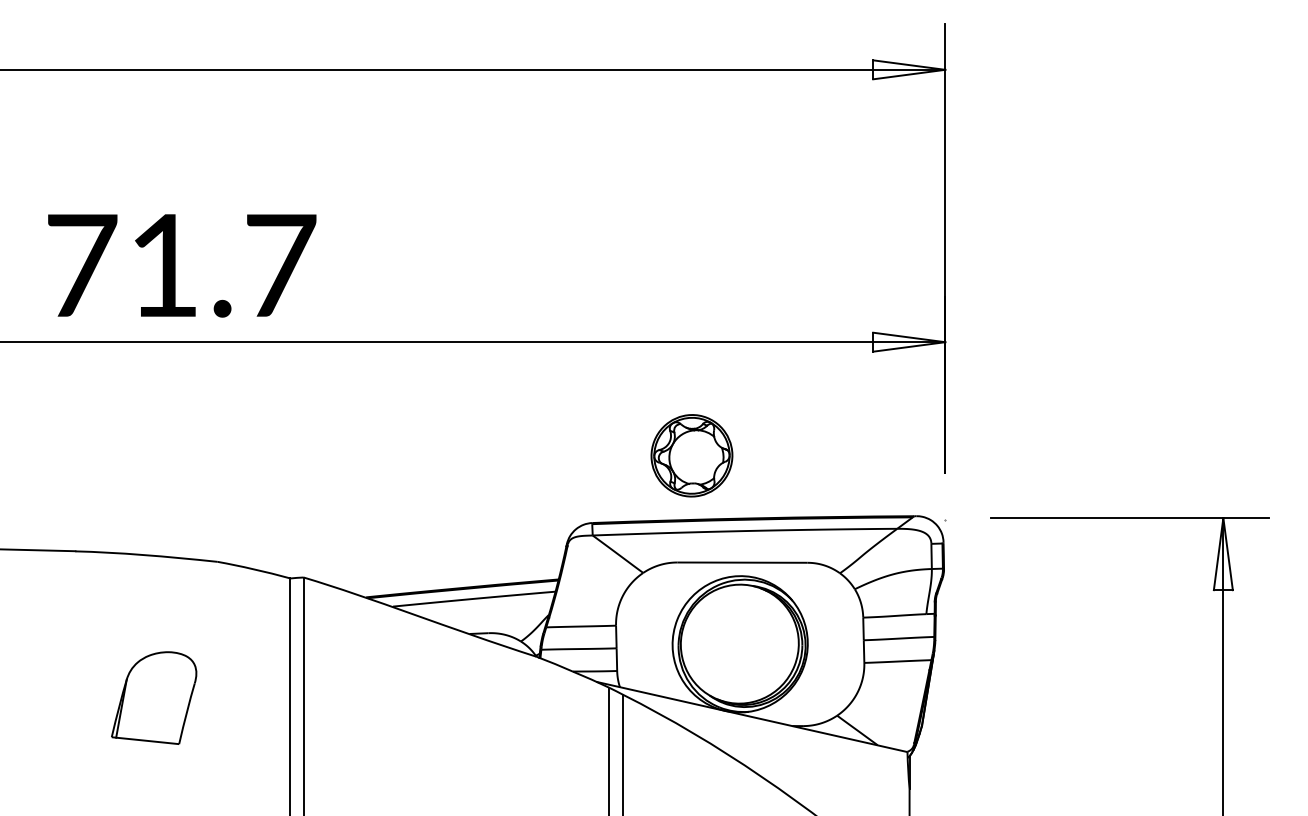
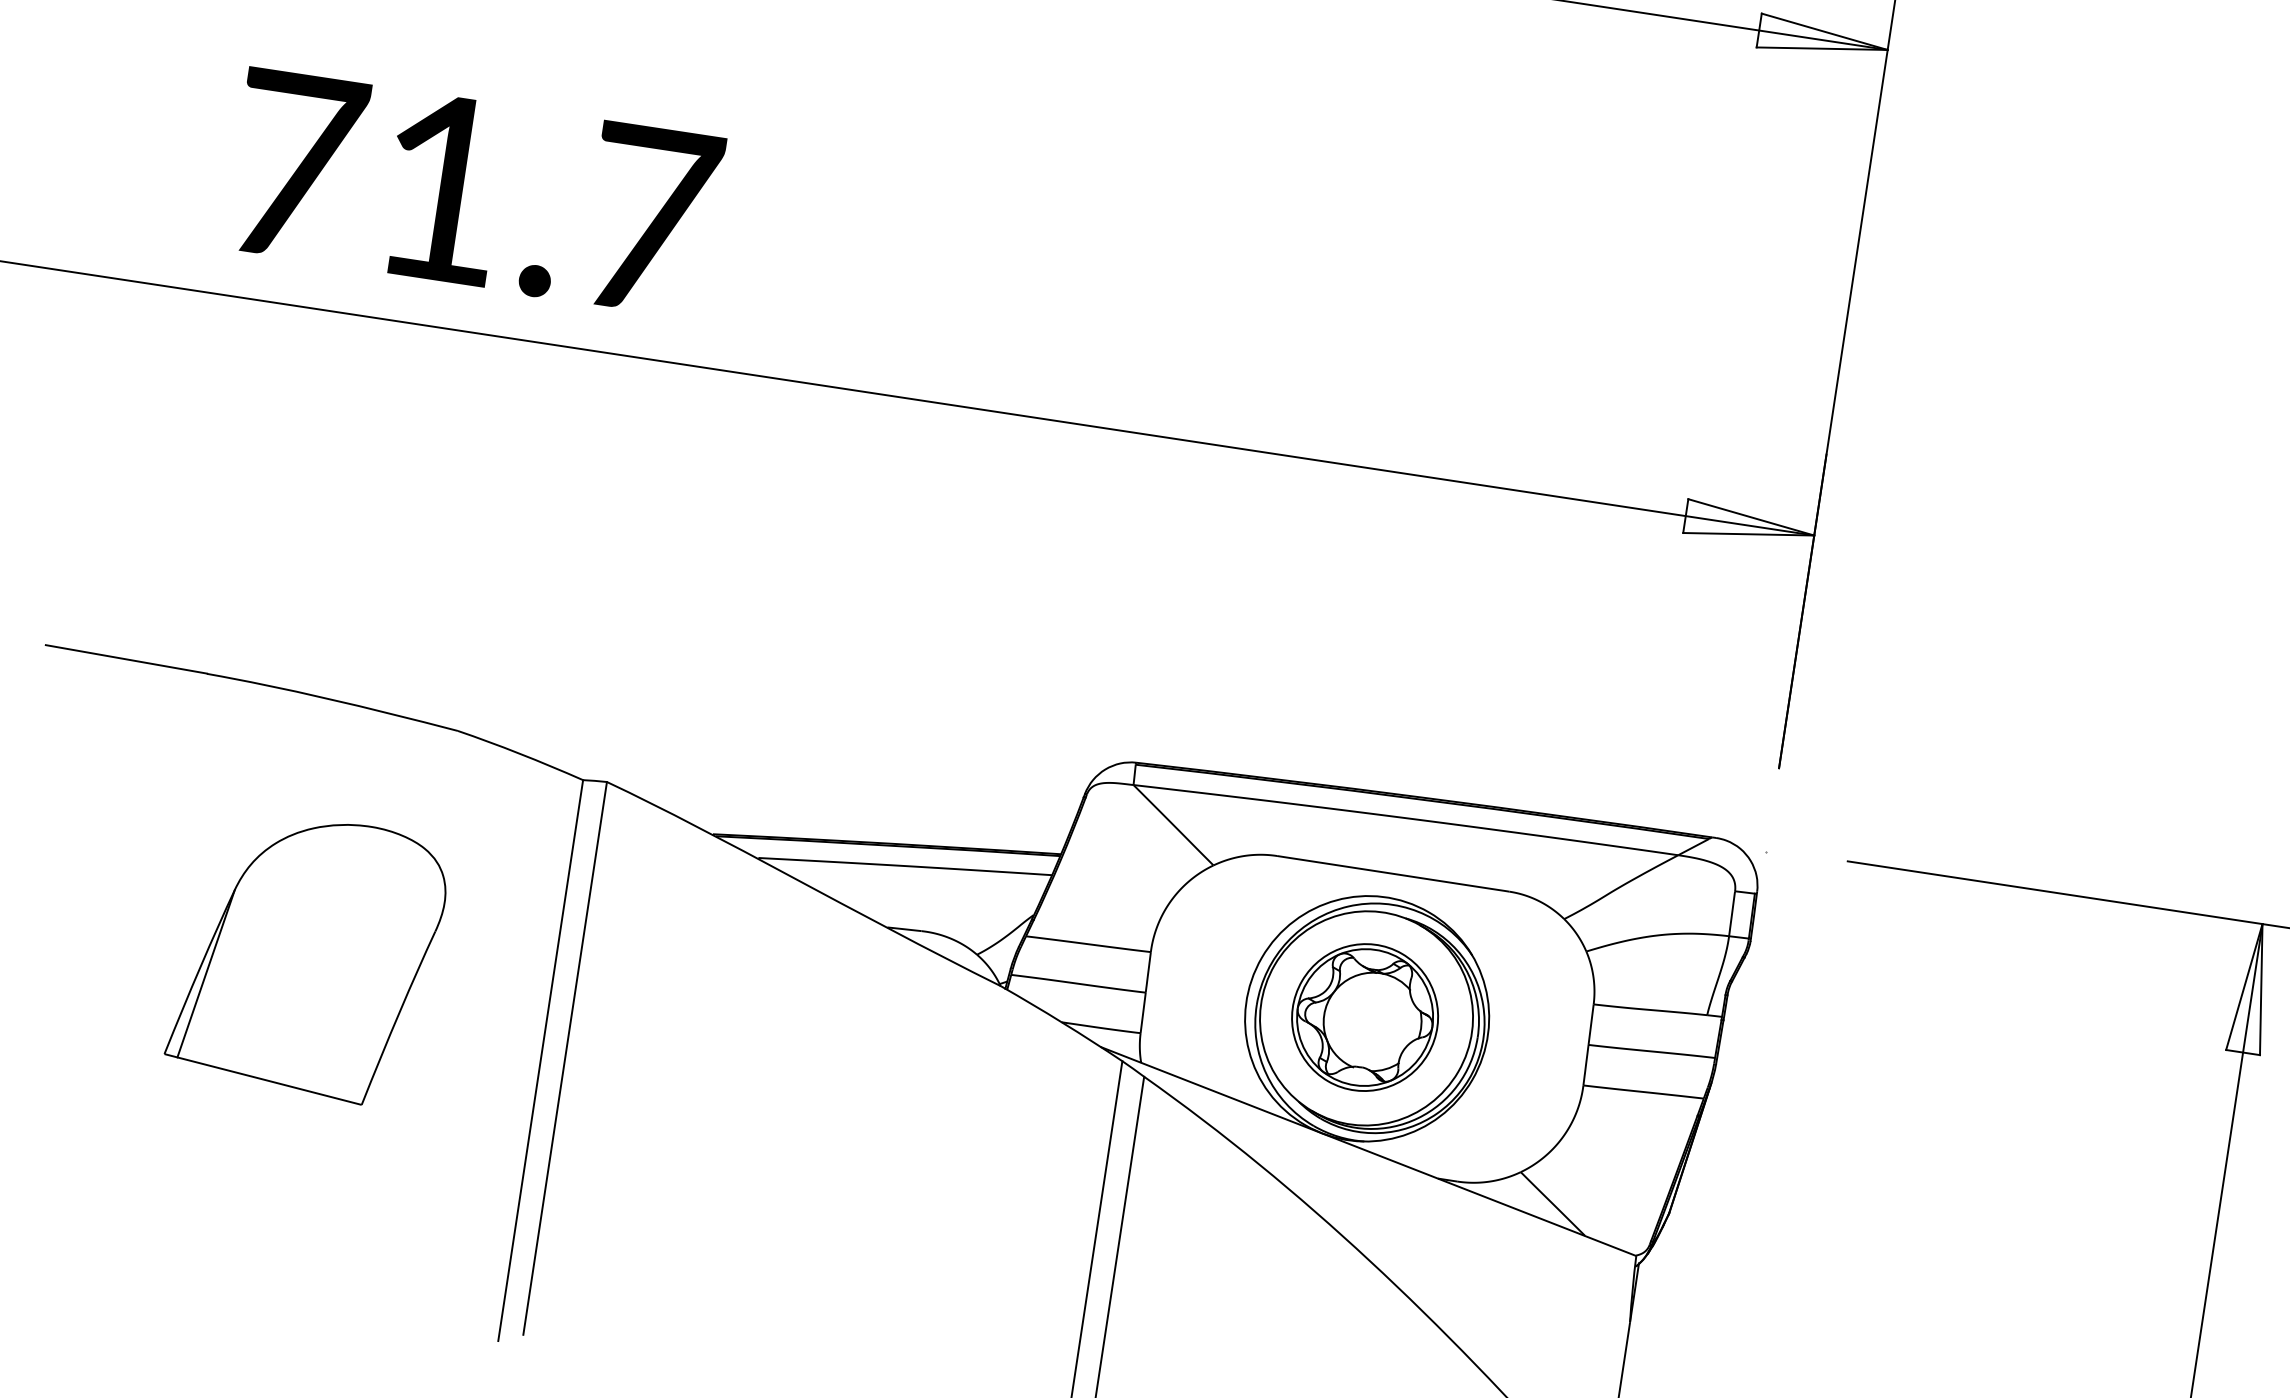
part: (691, 455) -> (1364, 1016), moved
part: (153, 697) -> (306, 955), size x1.67

